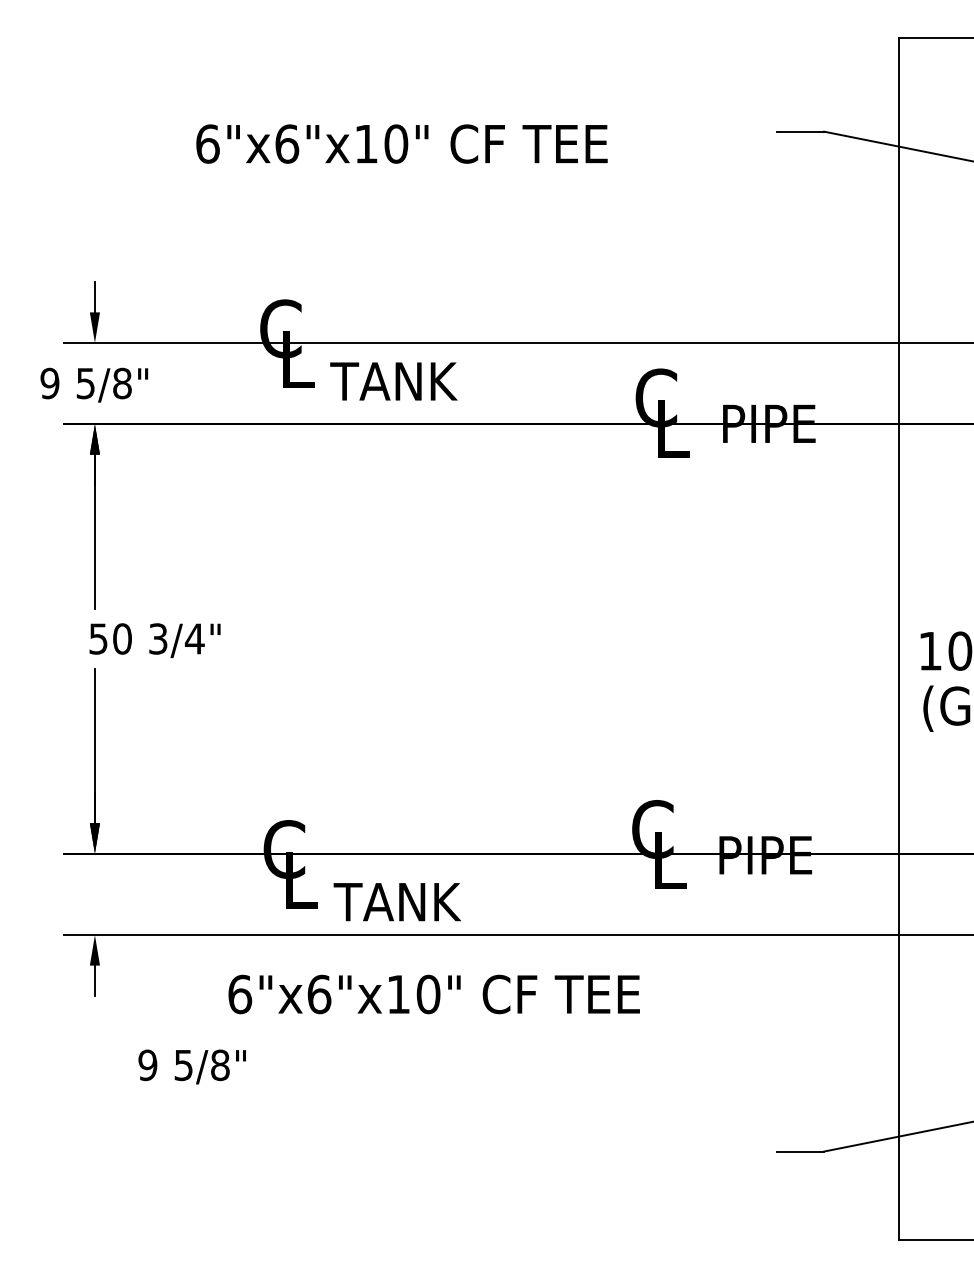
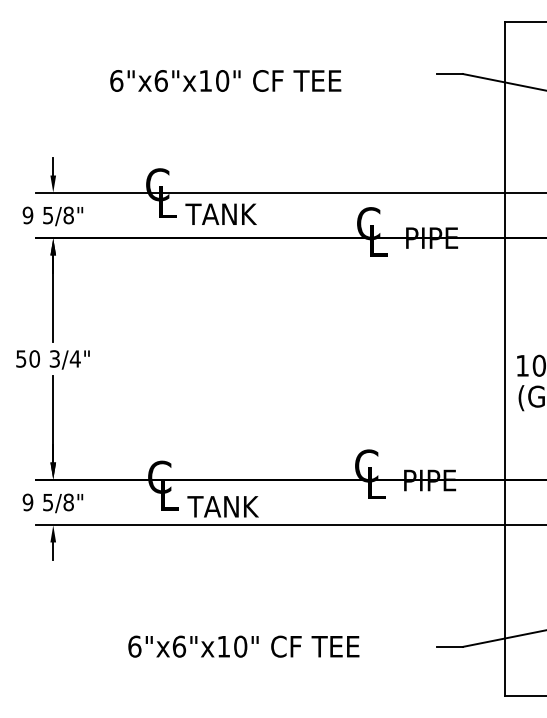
text: (154, 639) -> (52, 359), moved
text: (433, 994) -> (243, 646), moved
text: (191, 1067) -> (52, 503), moved

